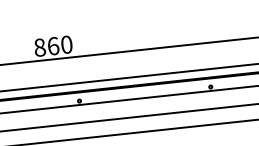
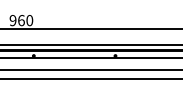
text: (39, 47) -> (12, 20), 860 -> 960

